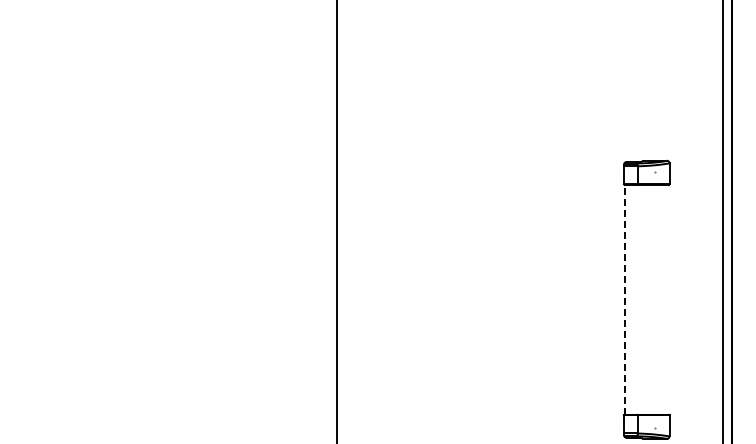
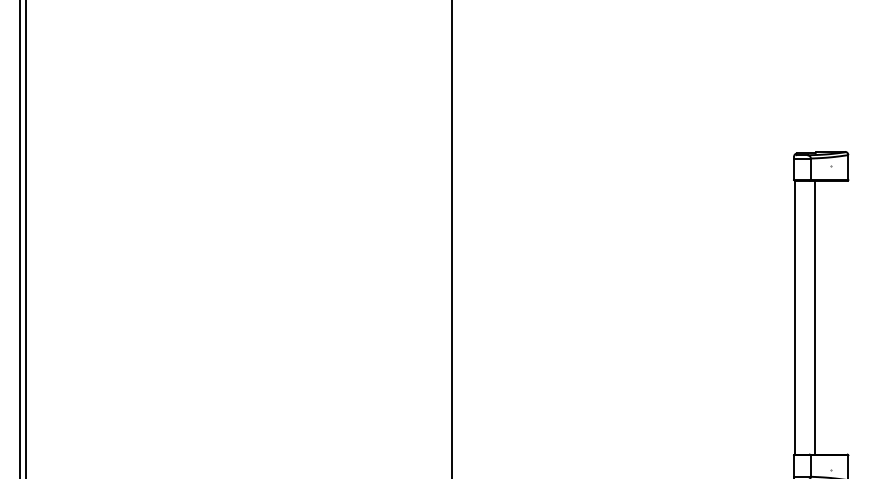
line: (624, 299) -> (794, 317), dashed -> solid
line: (641, 299) -> (814, 317), added

